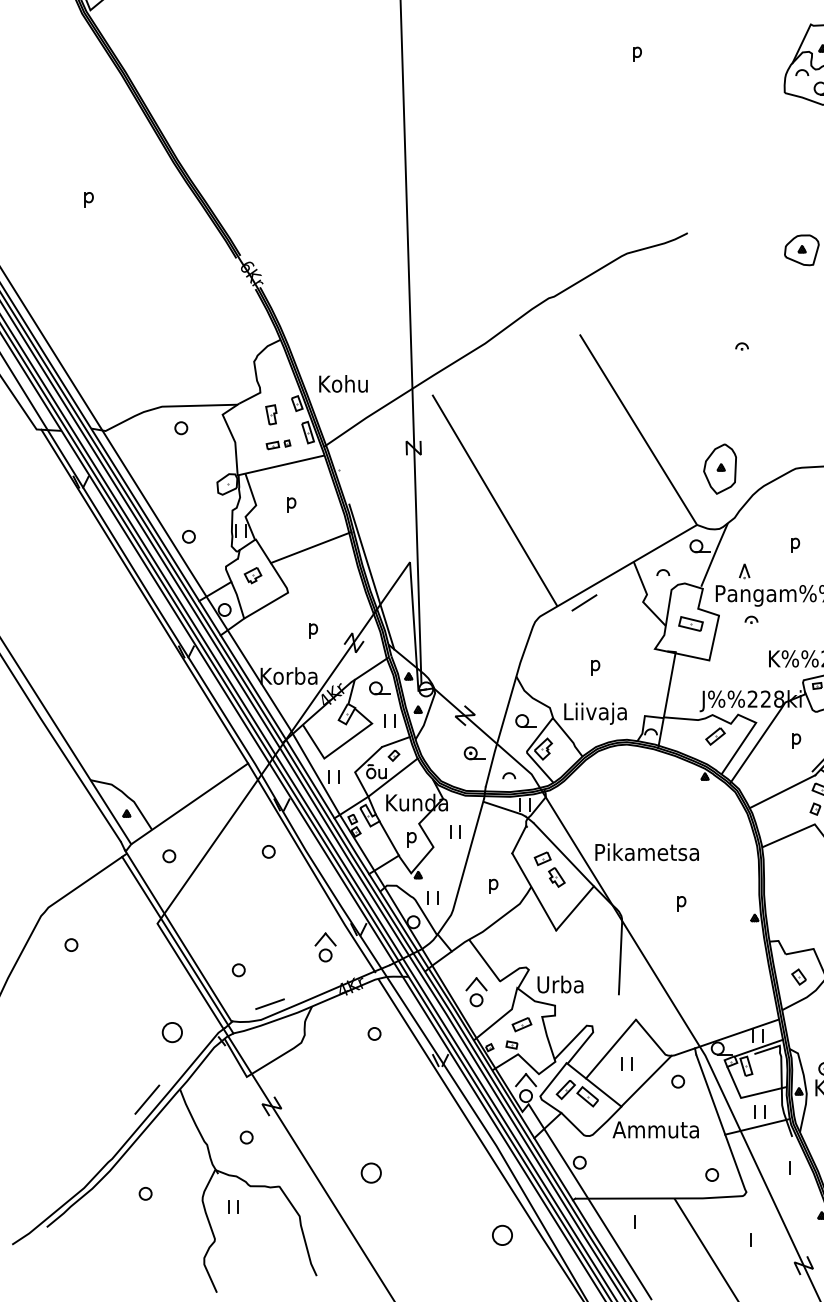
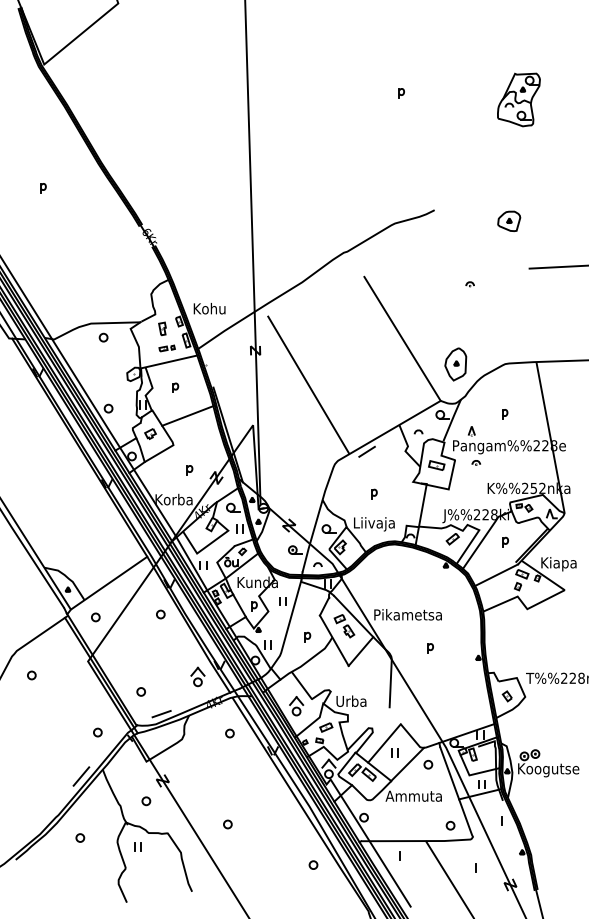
part: (171, 1032) -> (97, 732), size x0.62
part: (370, 1173) -> (227, 824), size x0.62
part: (502, 1234) -> (313, 864), size x0.62

